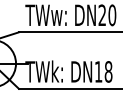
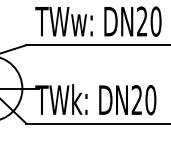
text: (103, 71) -> (143, 99), DN18 -> DN20

